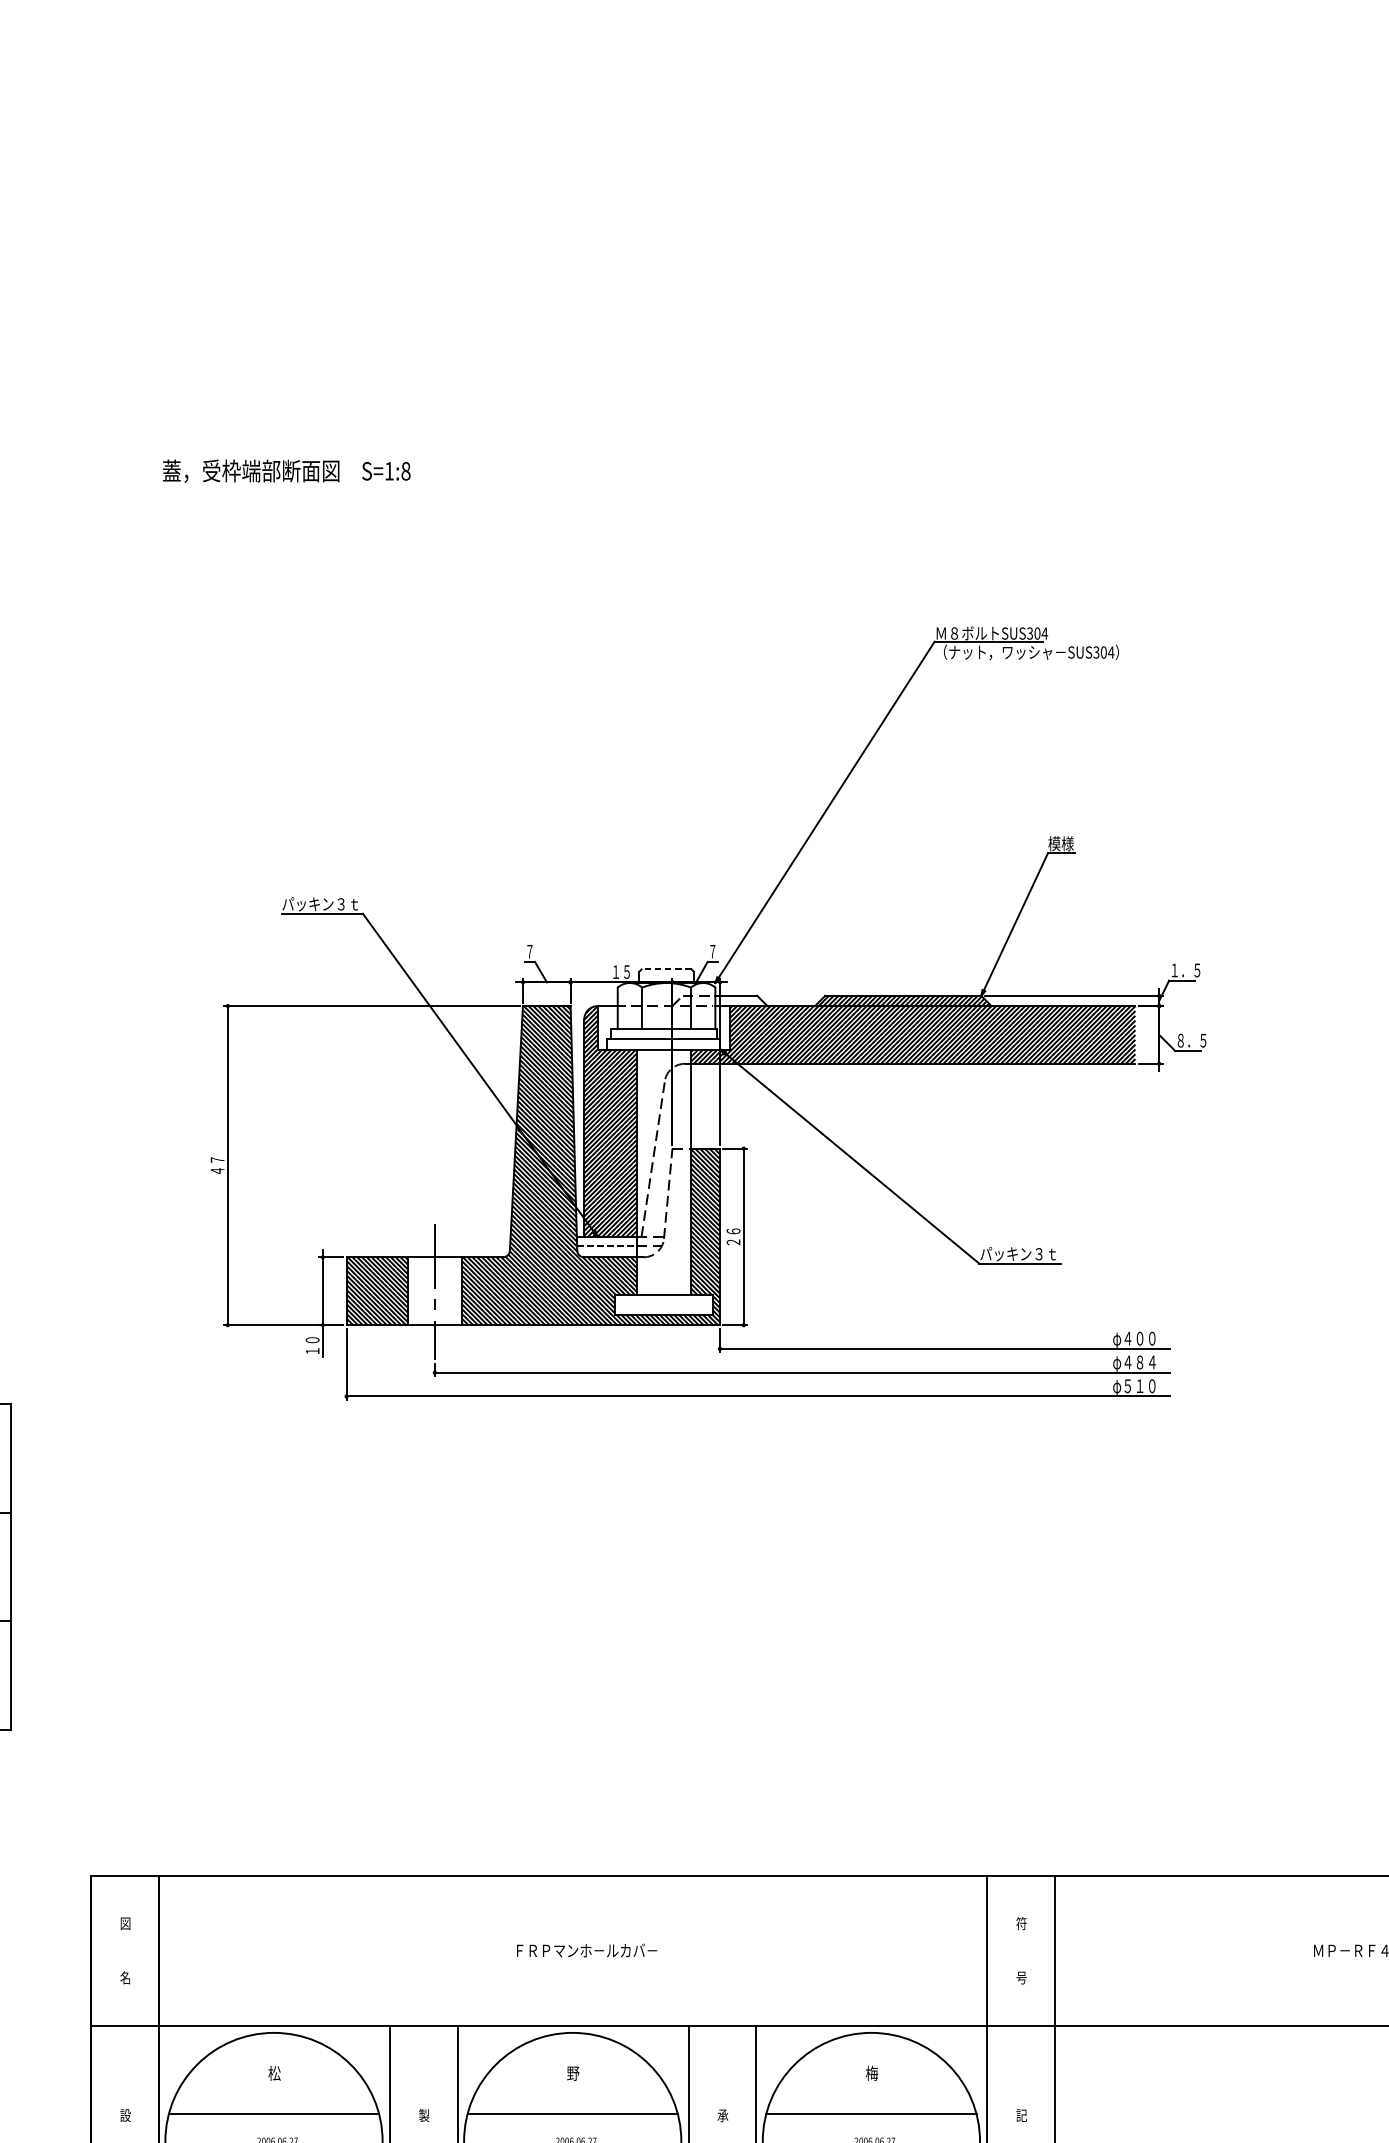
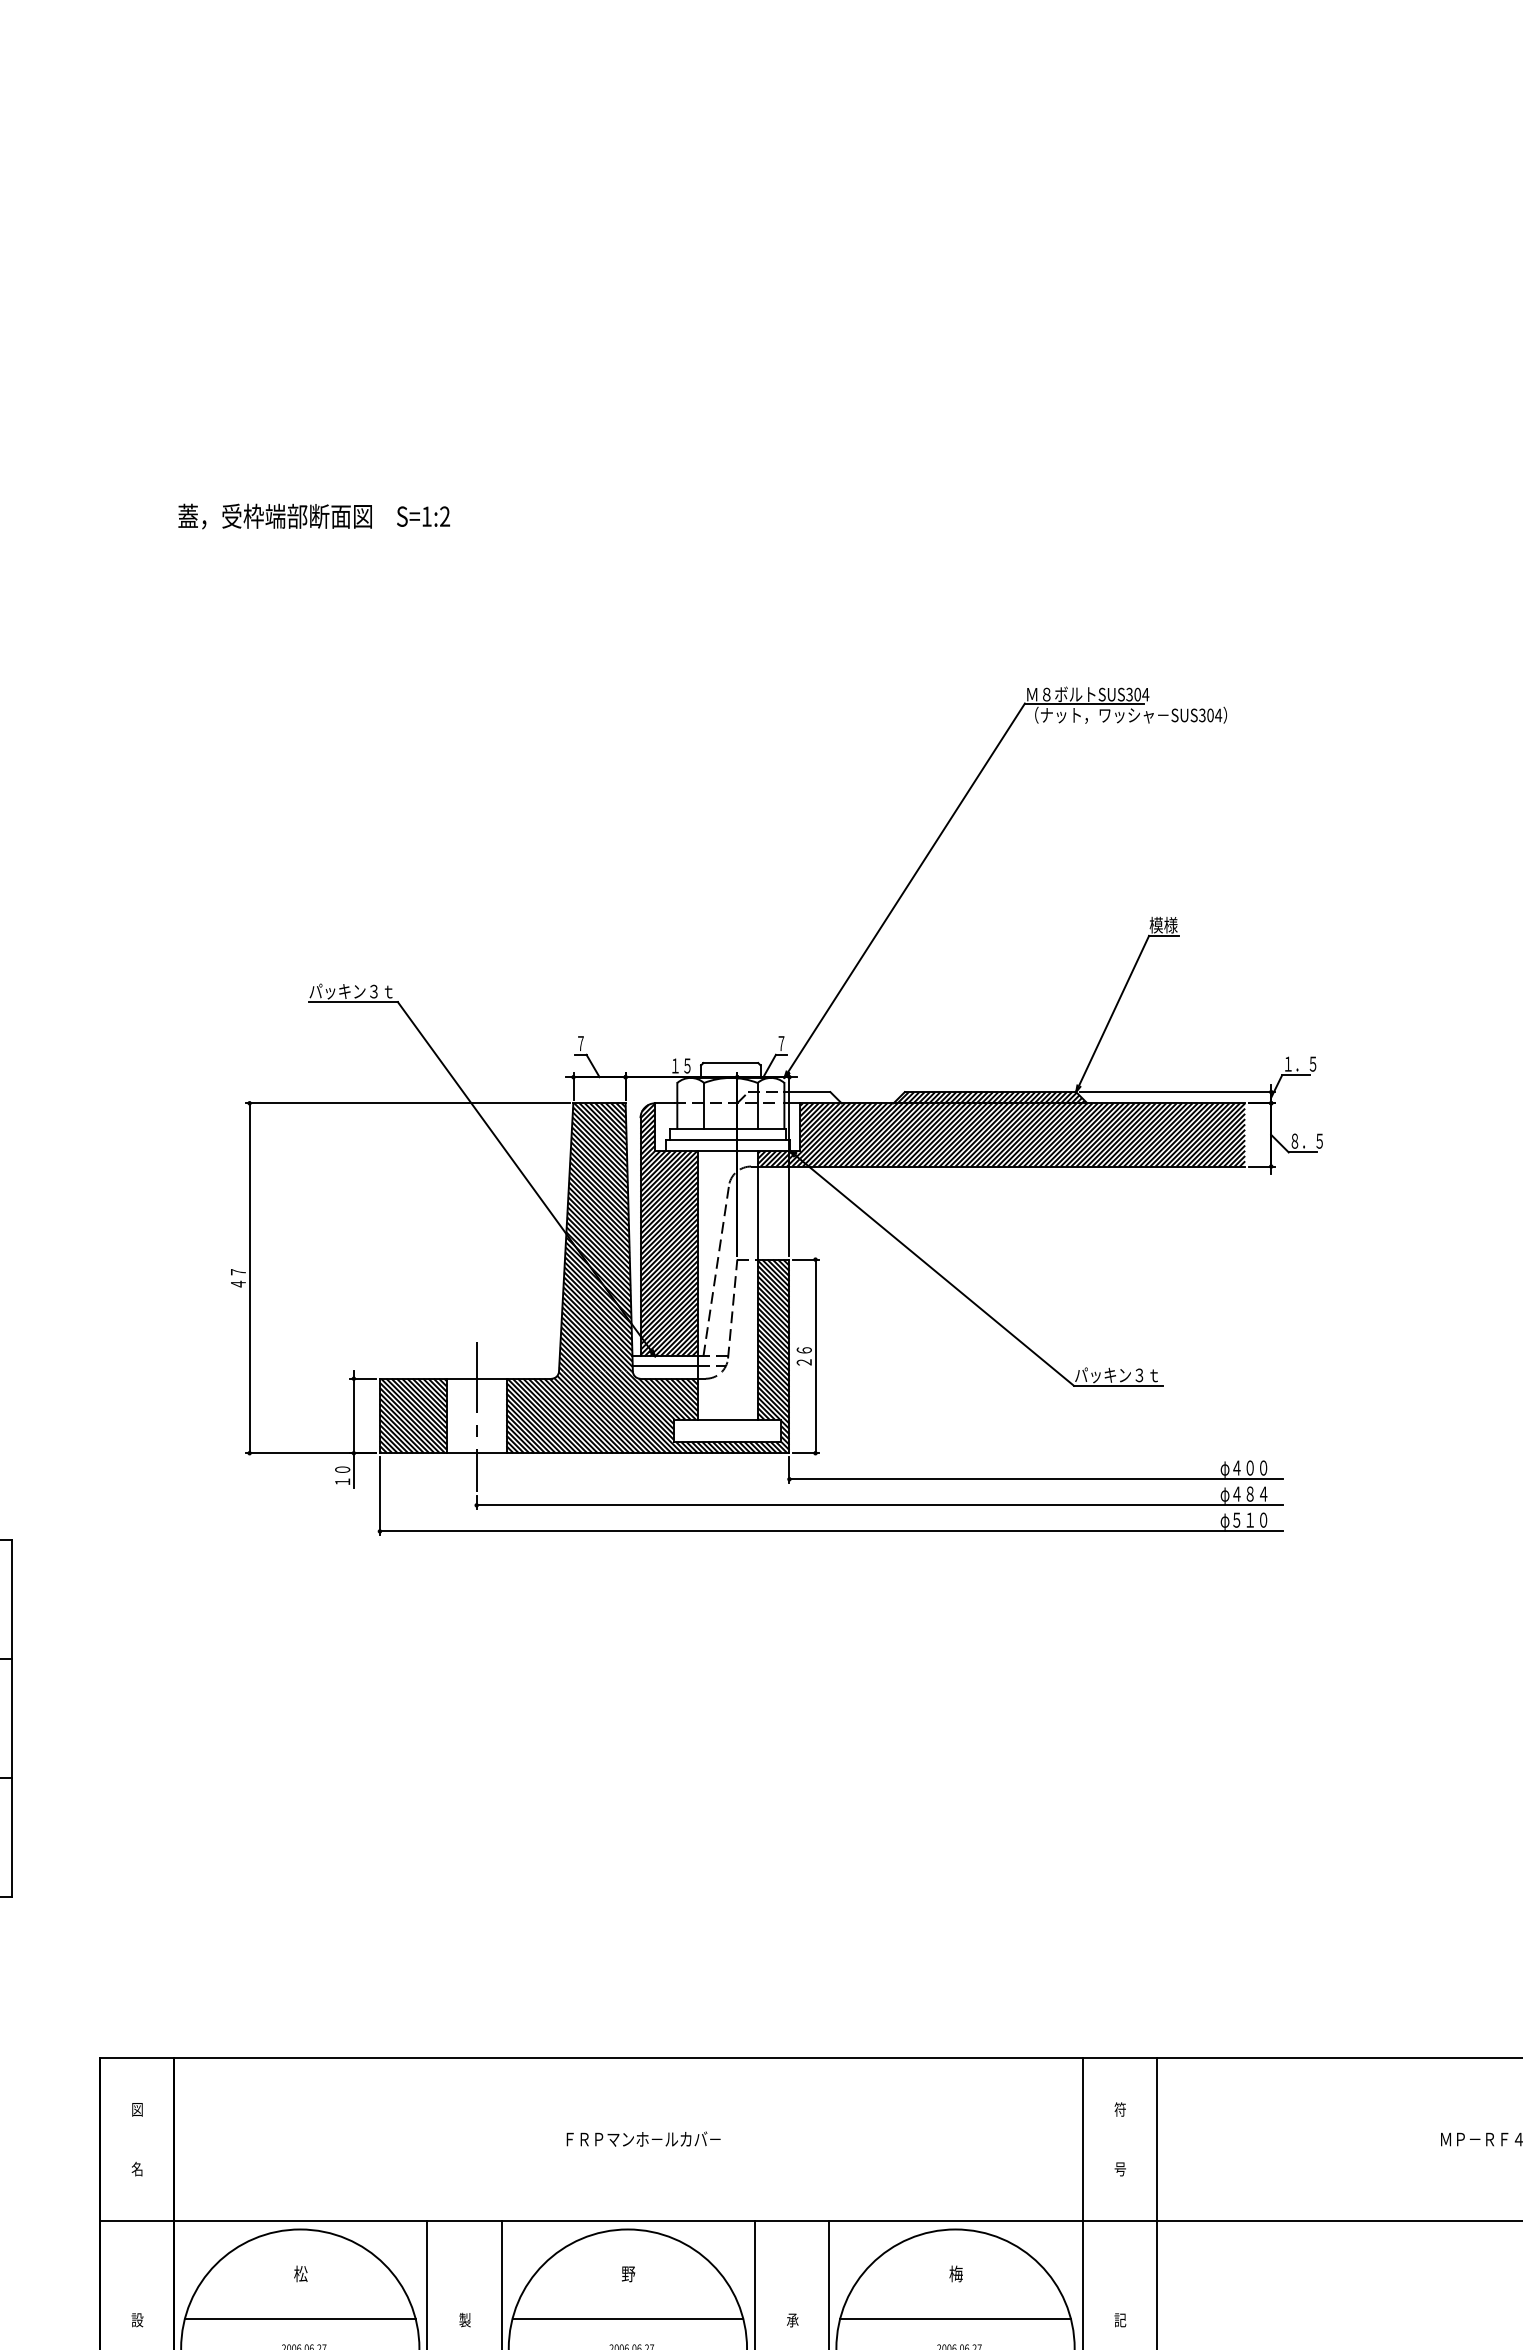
text: (406, 471) -> (445, 516), S=1:8 -> S=1:2
line: (666, 969) -> (730, 1063), dashed -> solid
line: (606, 1246) -> (665, 1366), dashed -> solid

